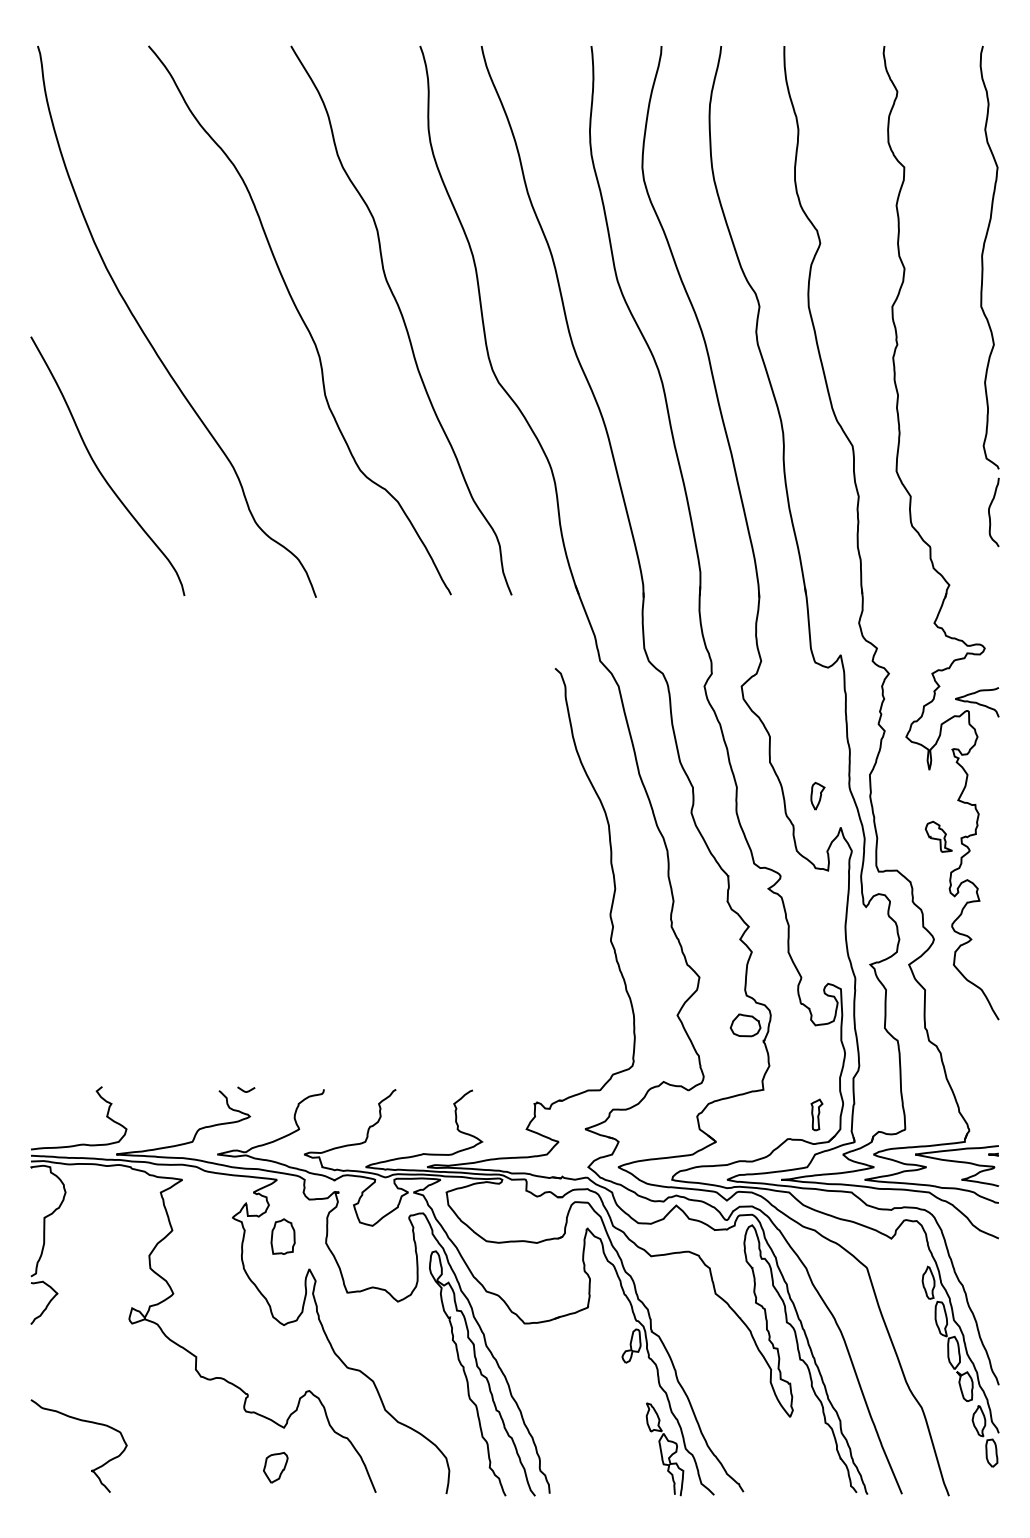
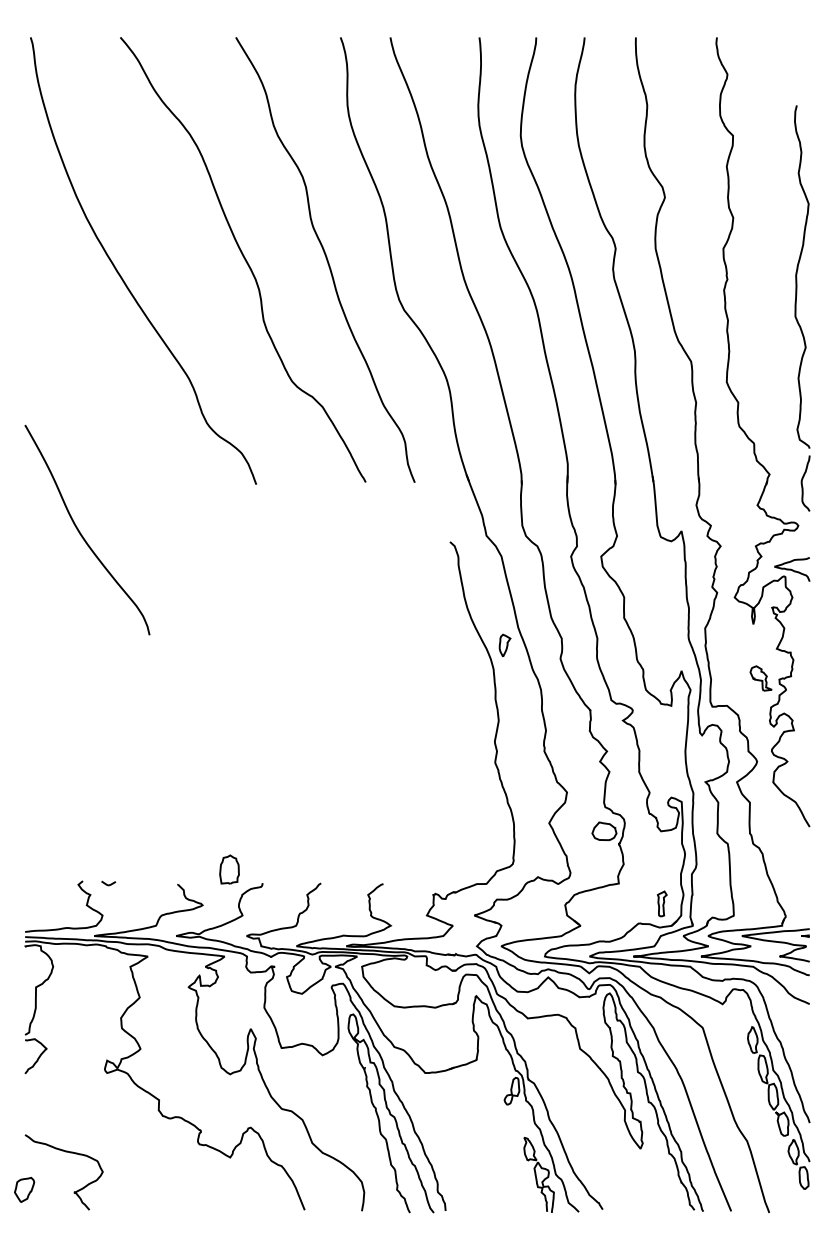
part: (989, 296) -> (802, 308), moved
curve: (100, 470) -> (81, 533), moved
part: (817, 794) -> (504, 644), moved
curve: (246, 1090) -> (108, 884), moved
part: (283, 1236) -> (229, 869), moved
part: (275, 1467) -> (24, 1189), moved

